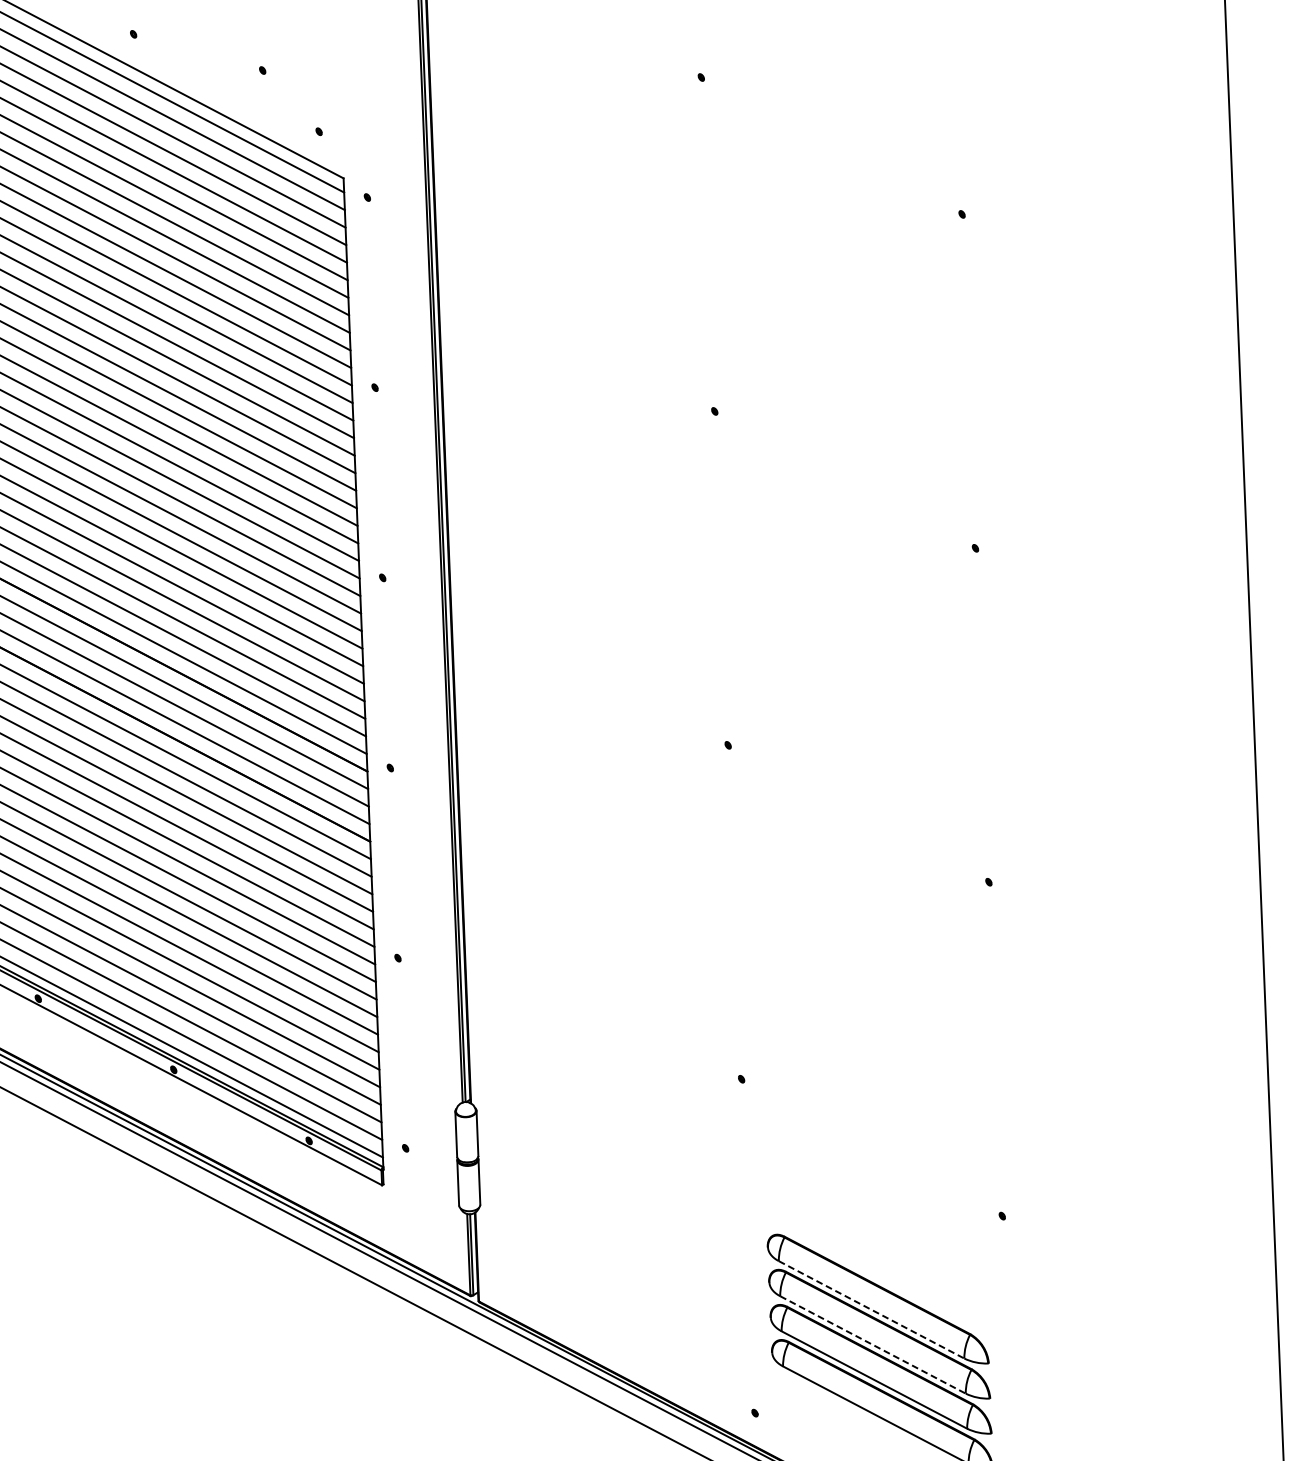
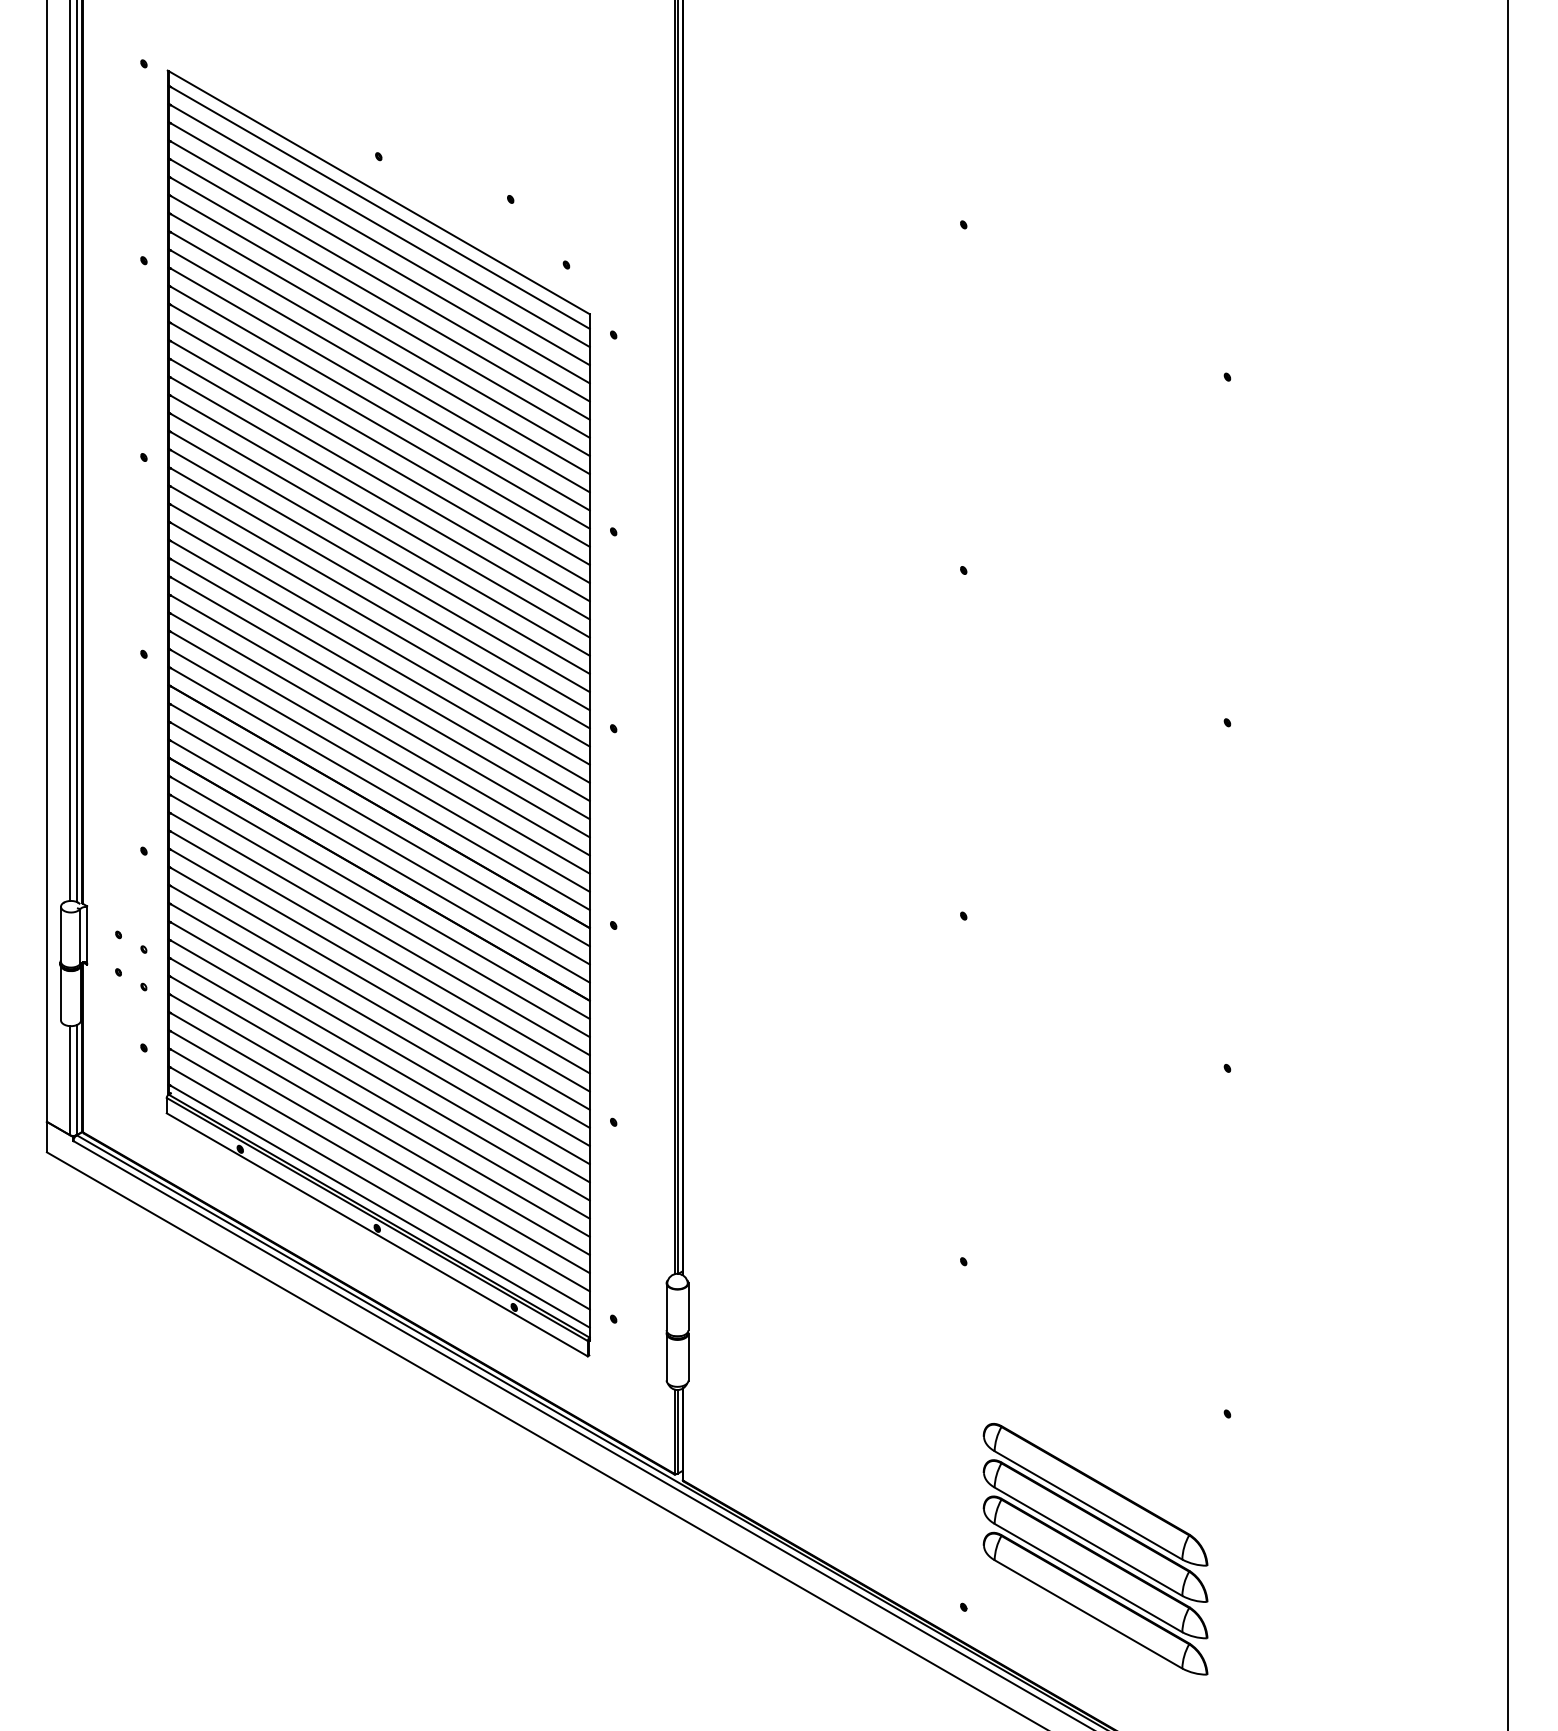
line: (871, 1309) -> (1088, 1505), dashed -> solid
line: (873, 1344) -> (1088, 1541), dashed -> solid

